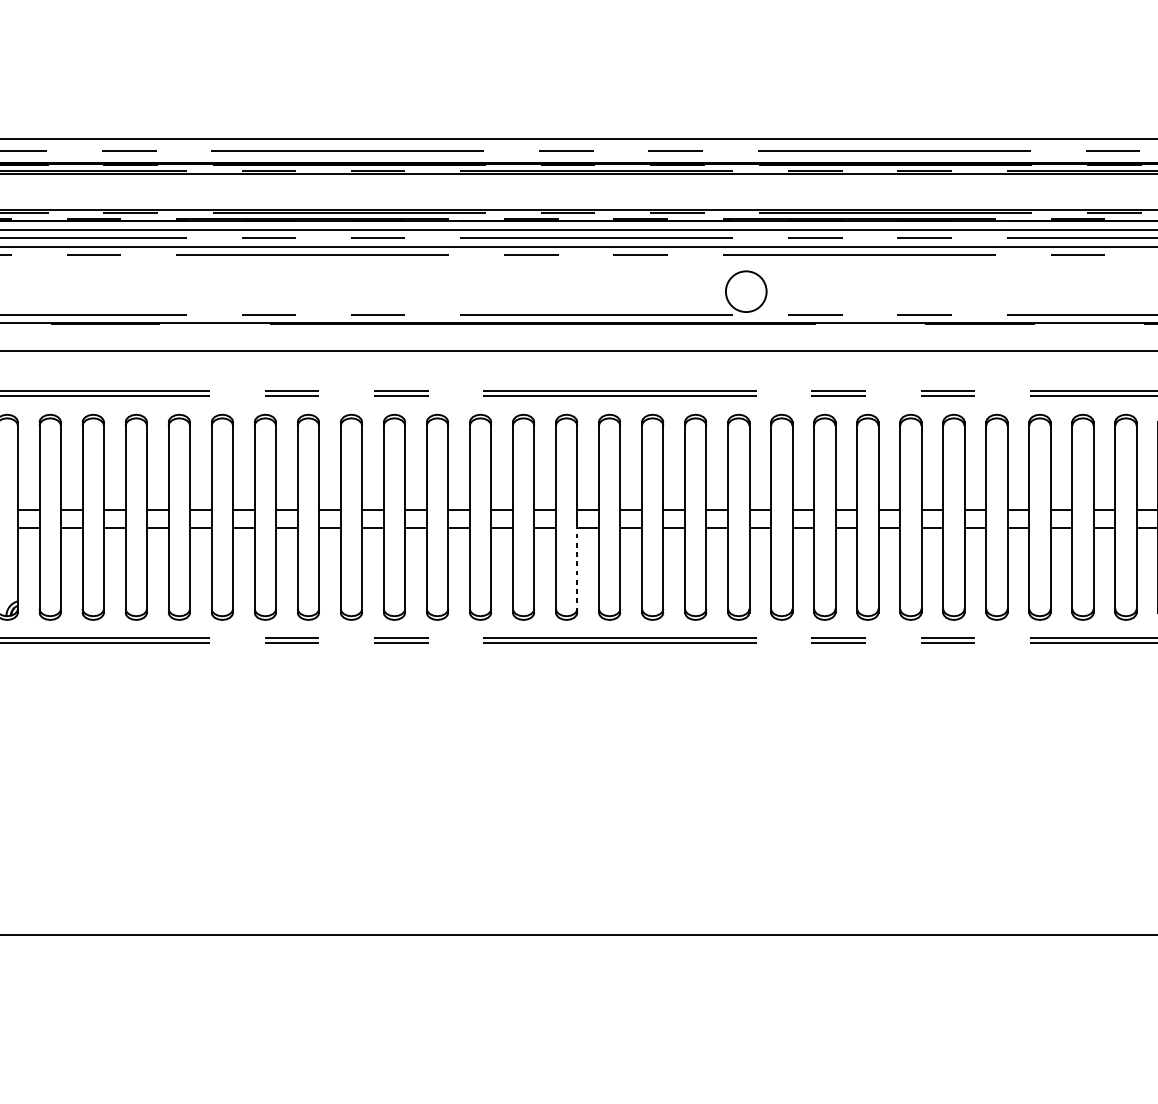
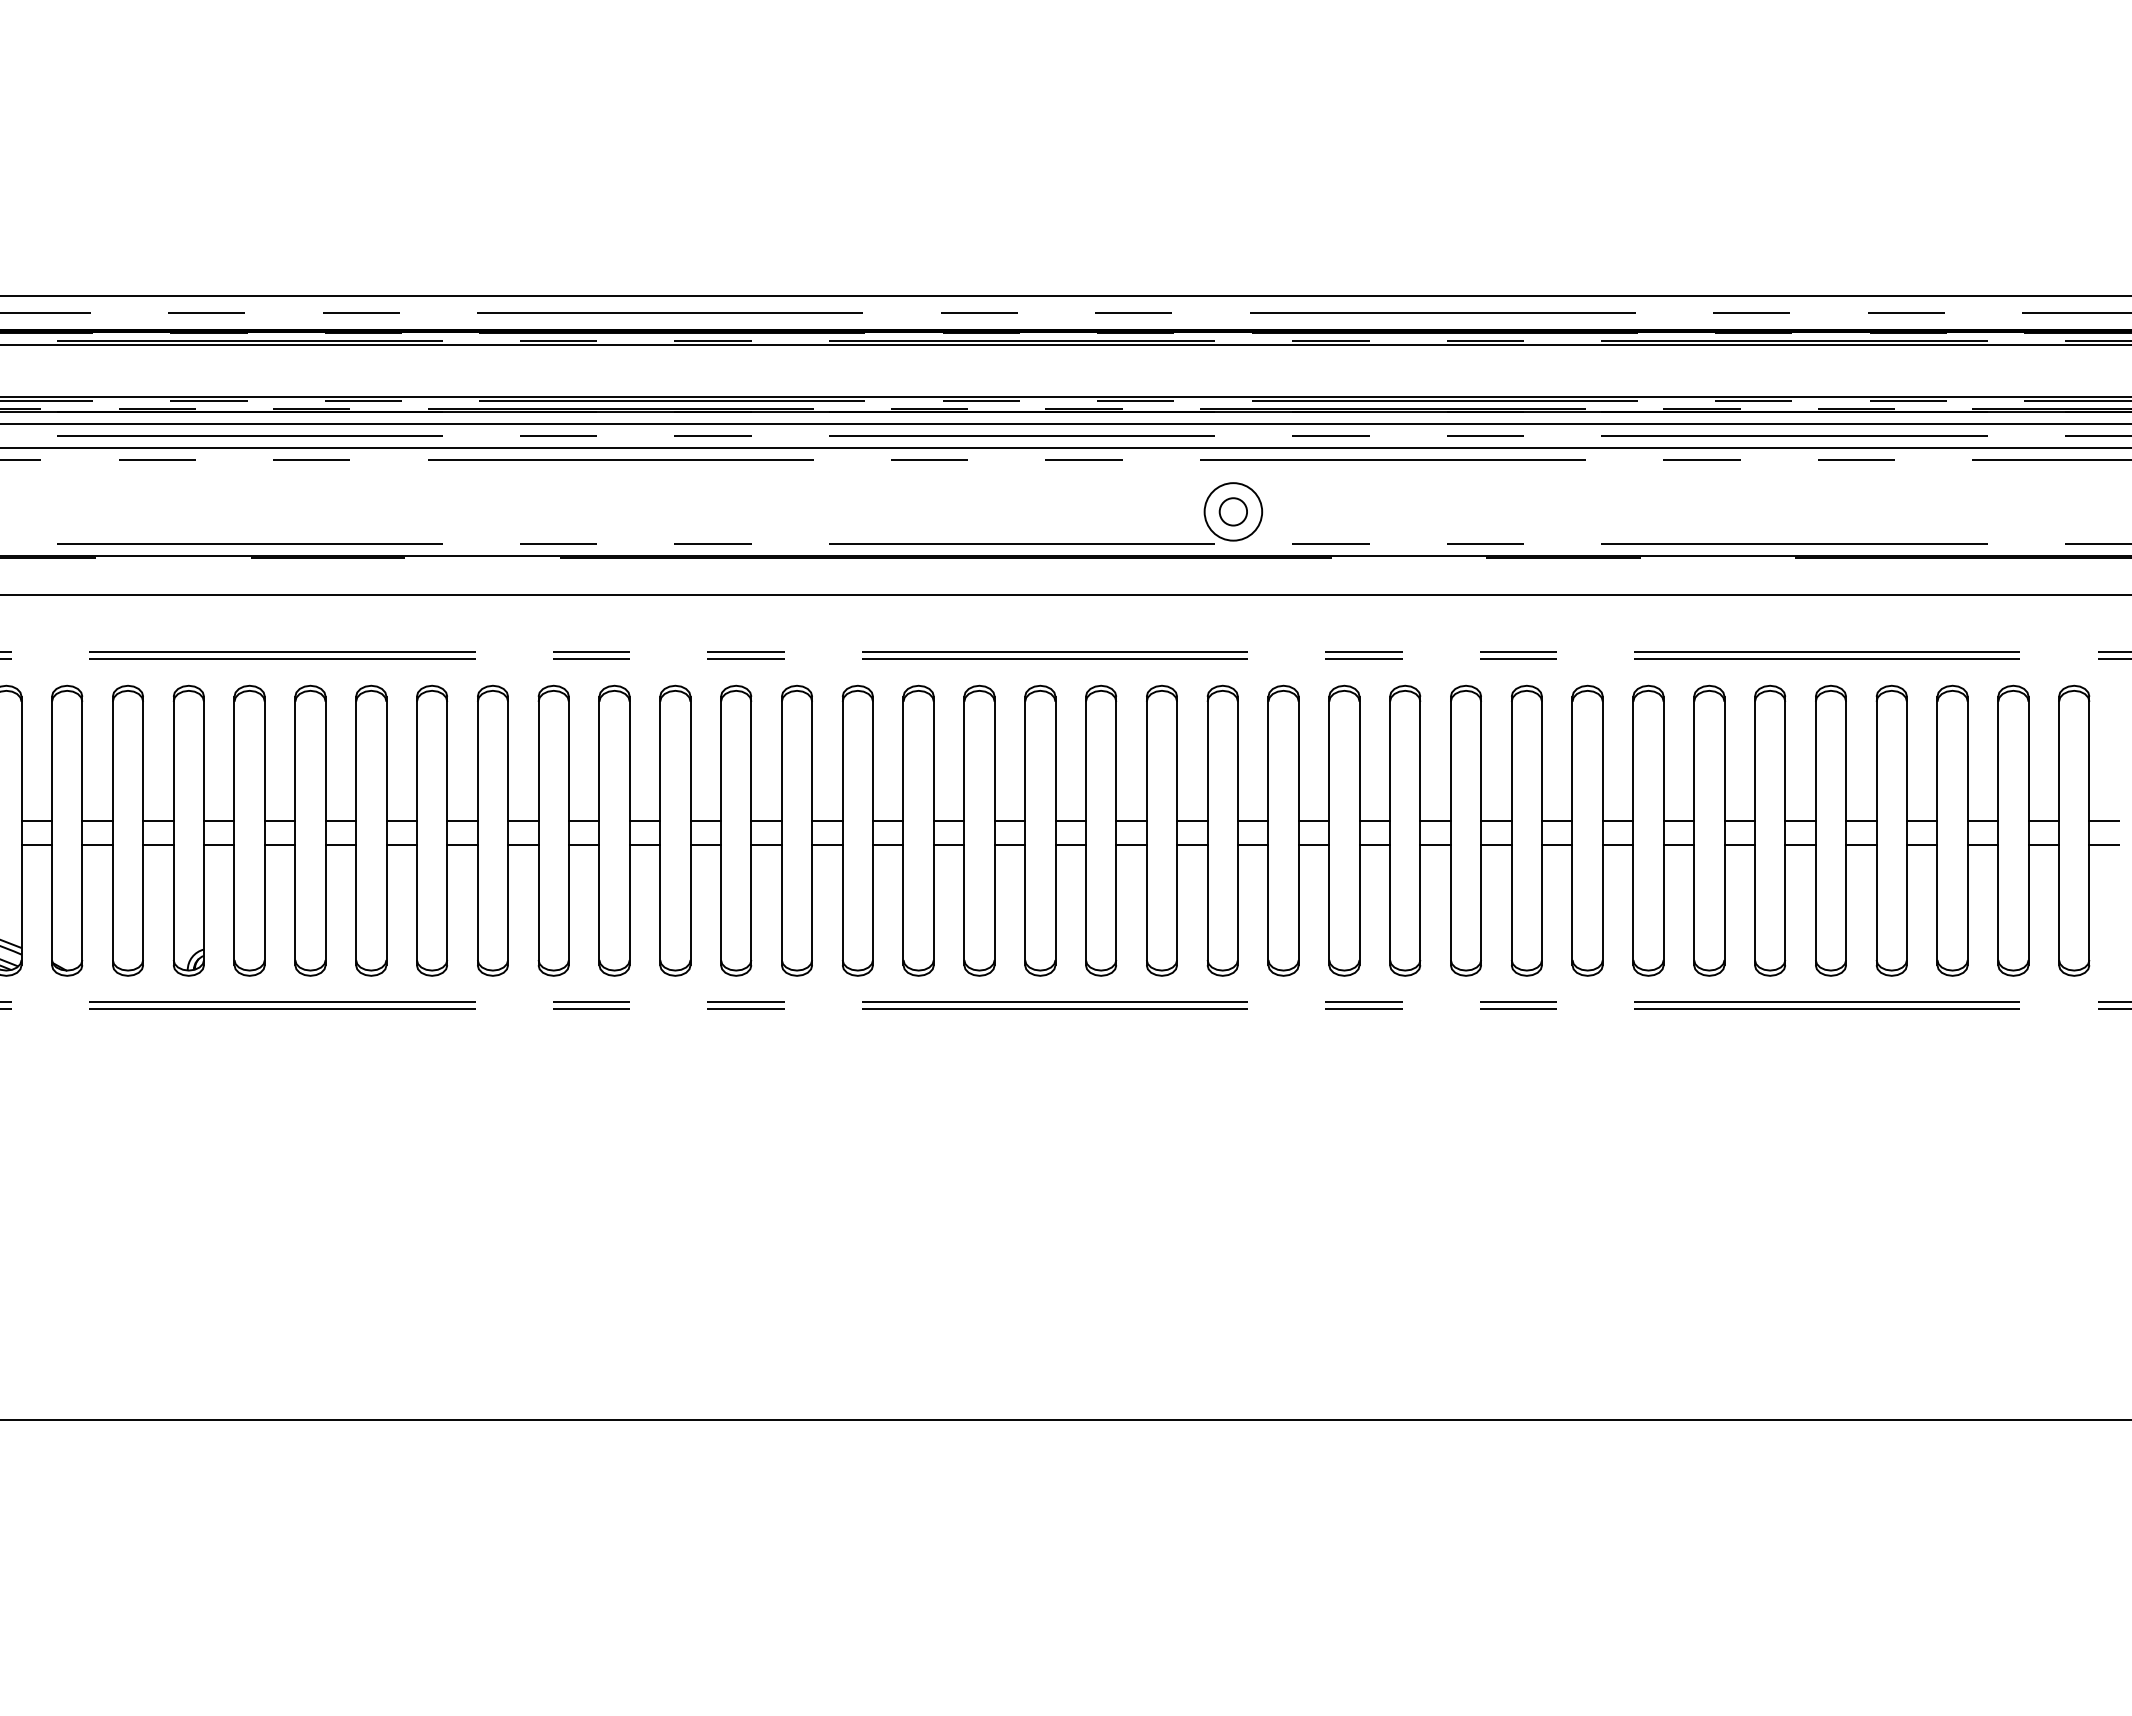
circle: (745, 291) -> (1232, 511), added
line: (577, 570) -> (994, 905), dashed -> solid

